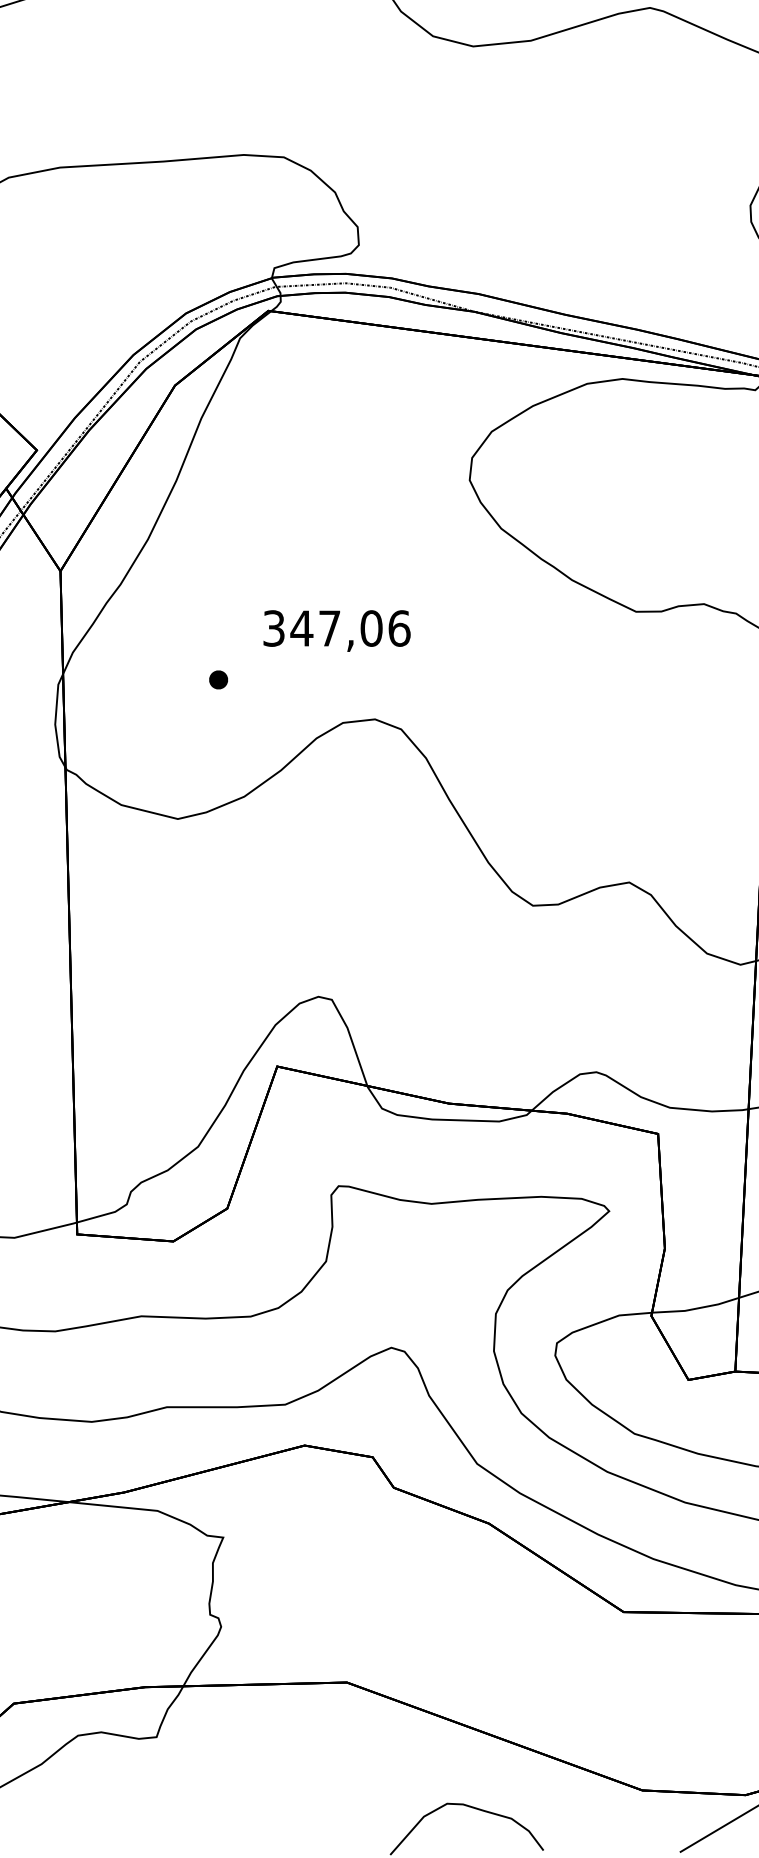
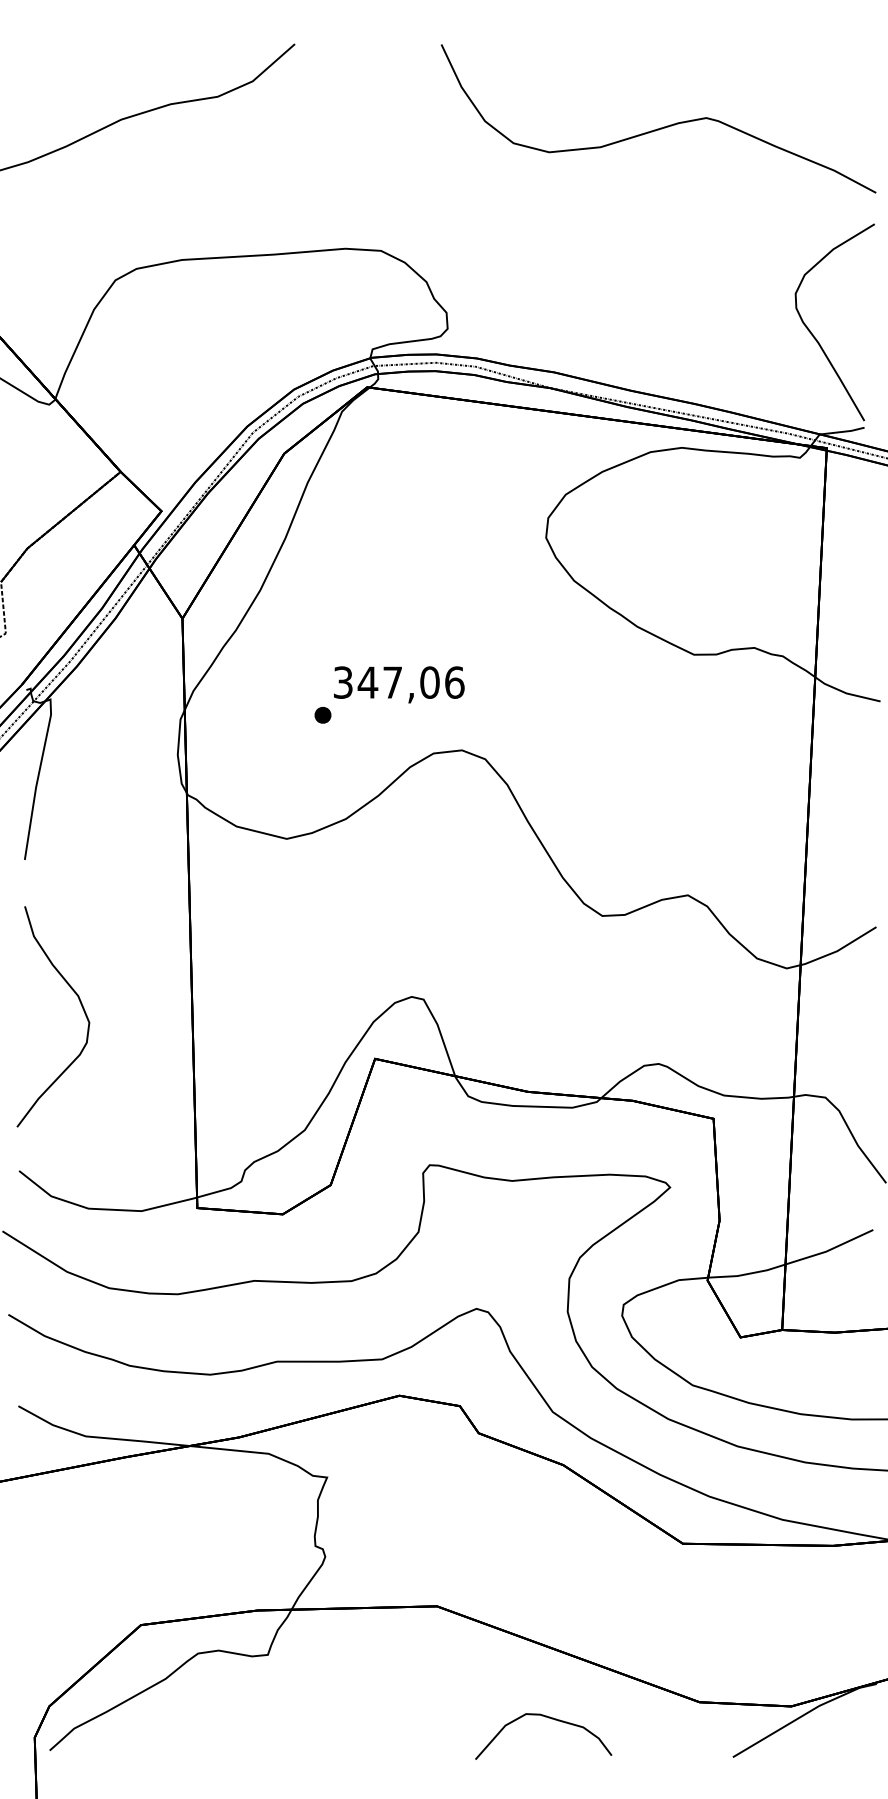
text: (337, 630) -> (399, 684), moved

